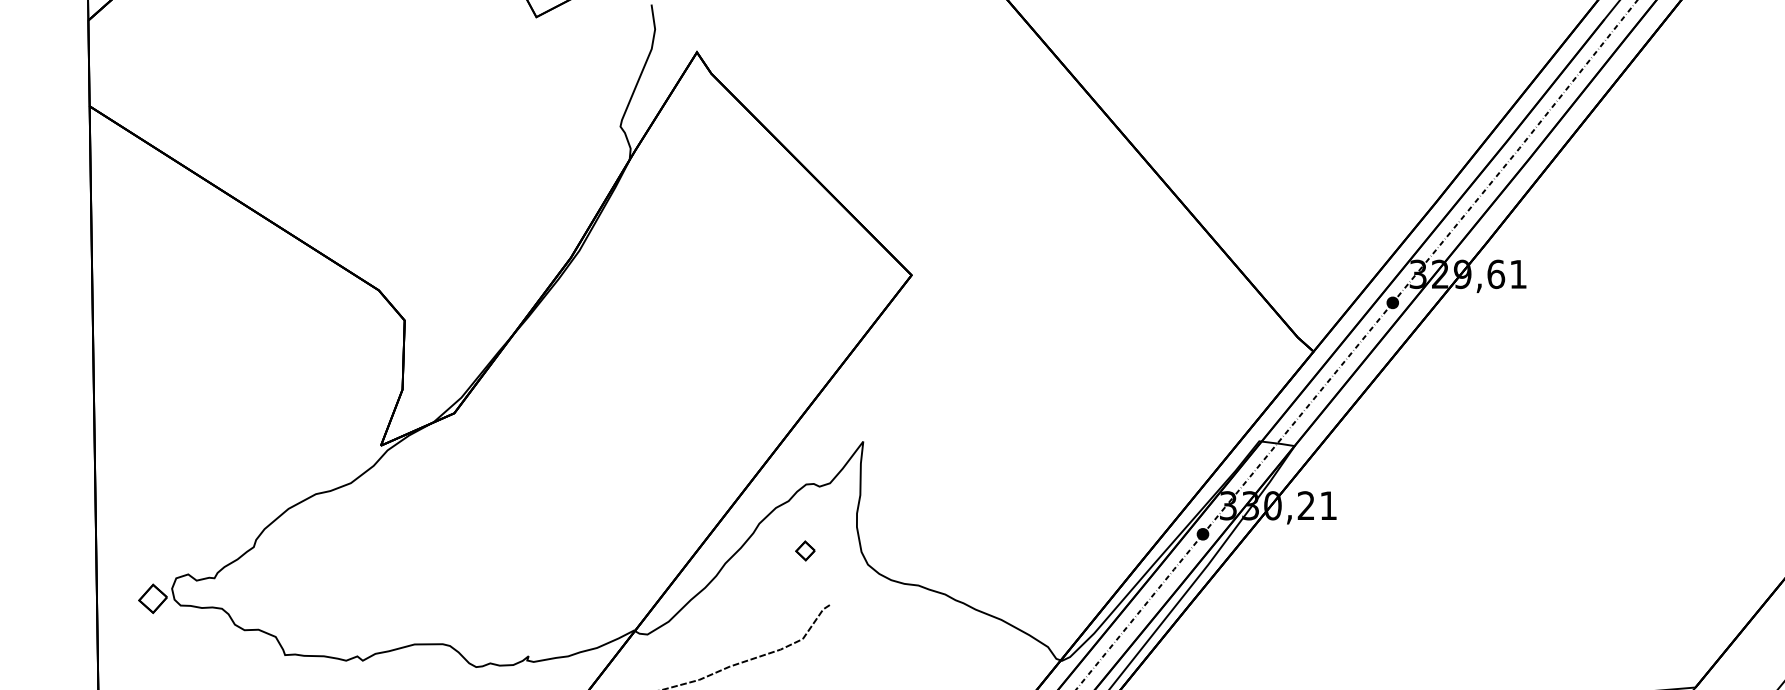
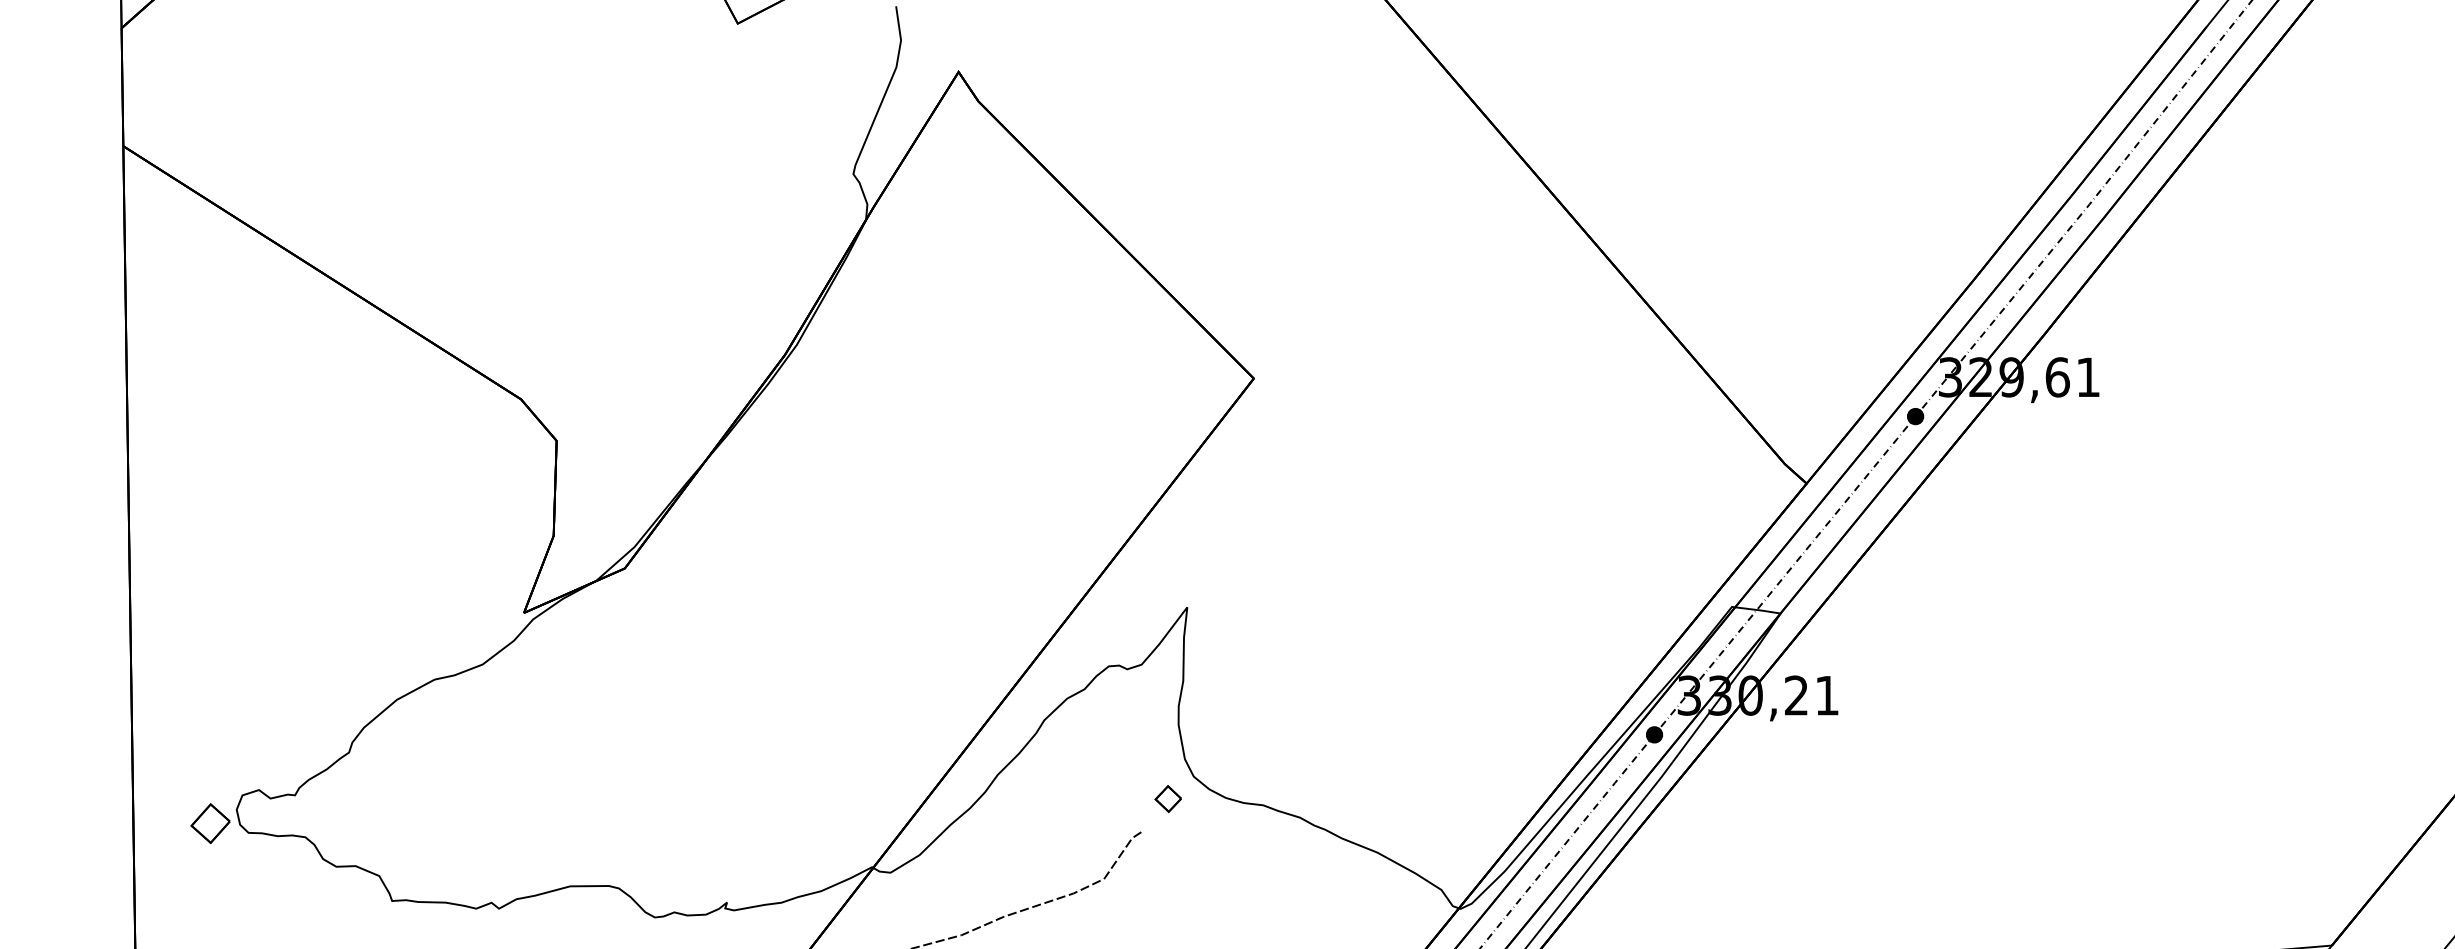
part: (805, 550) -> (1168, 798), moved

